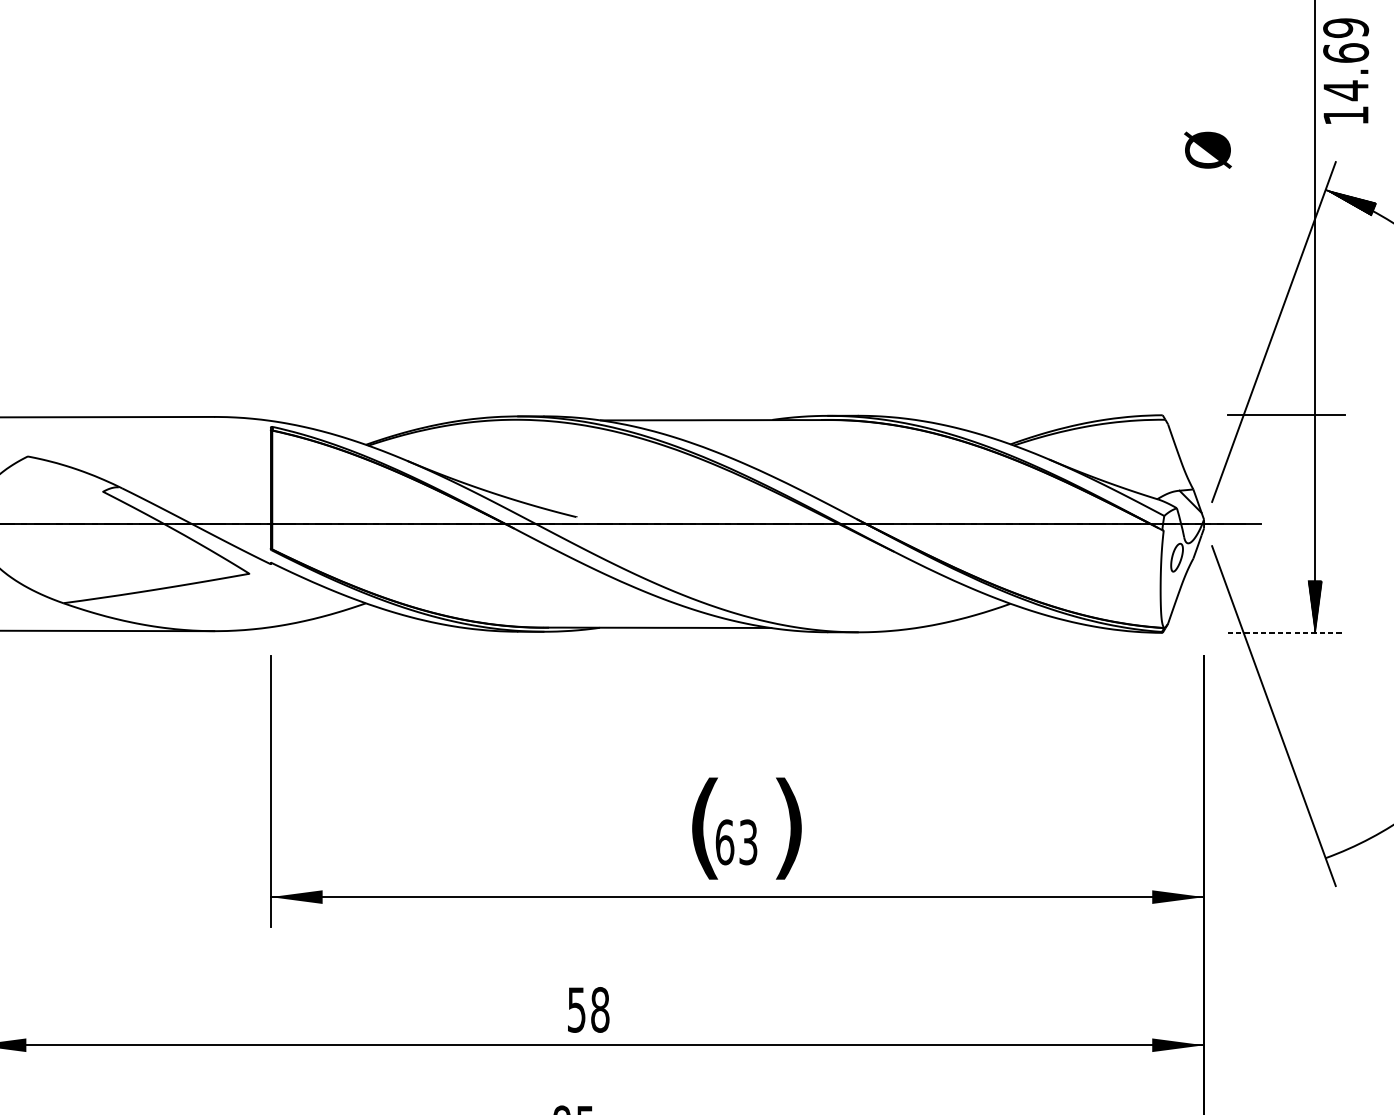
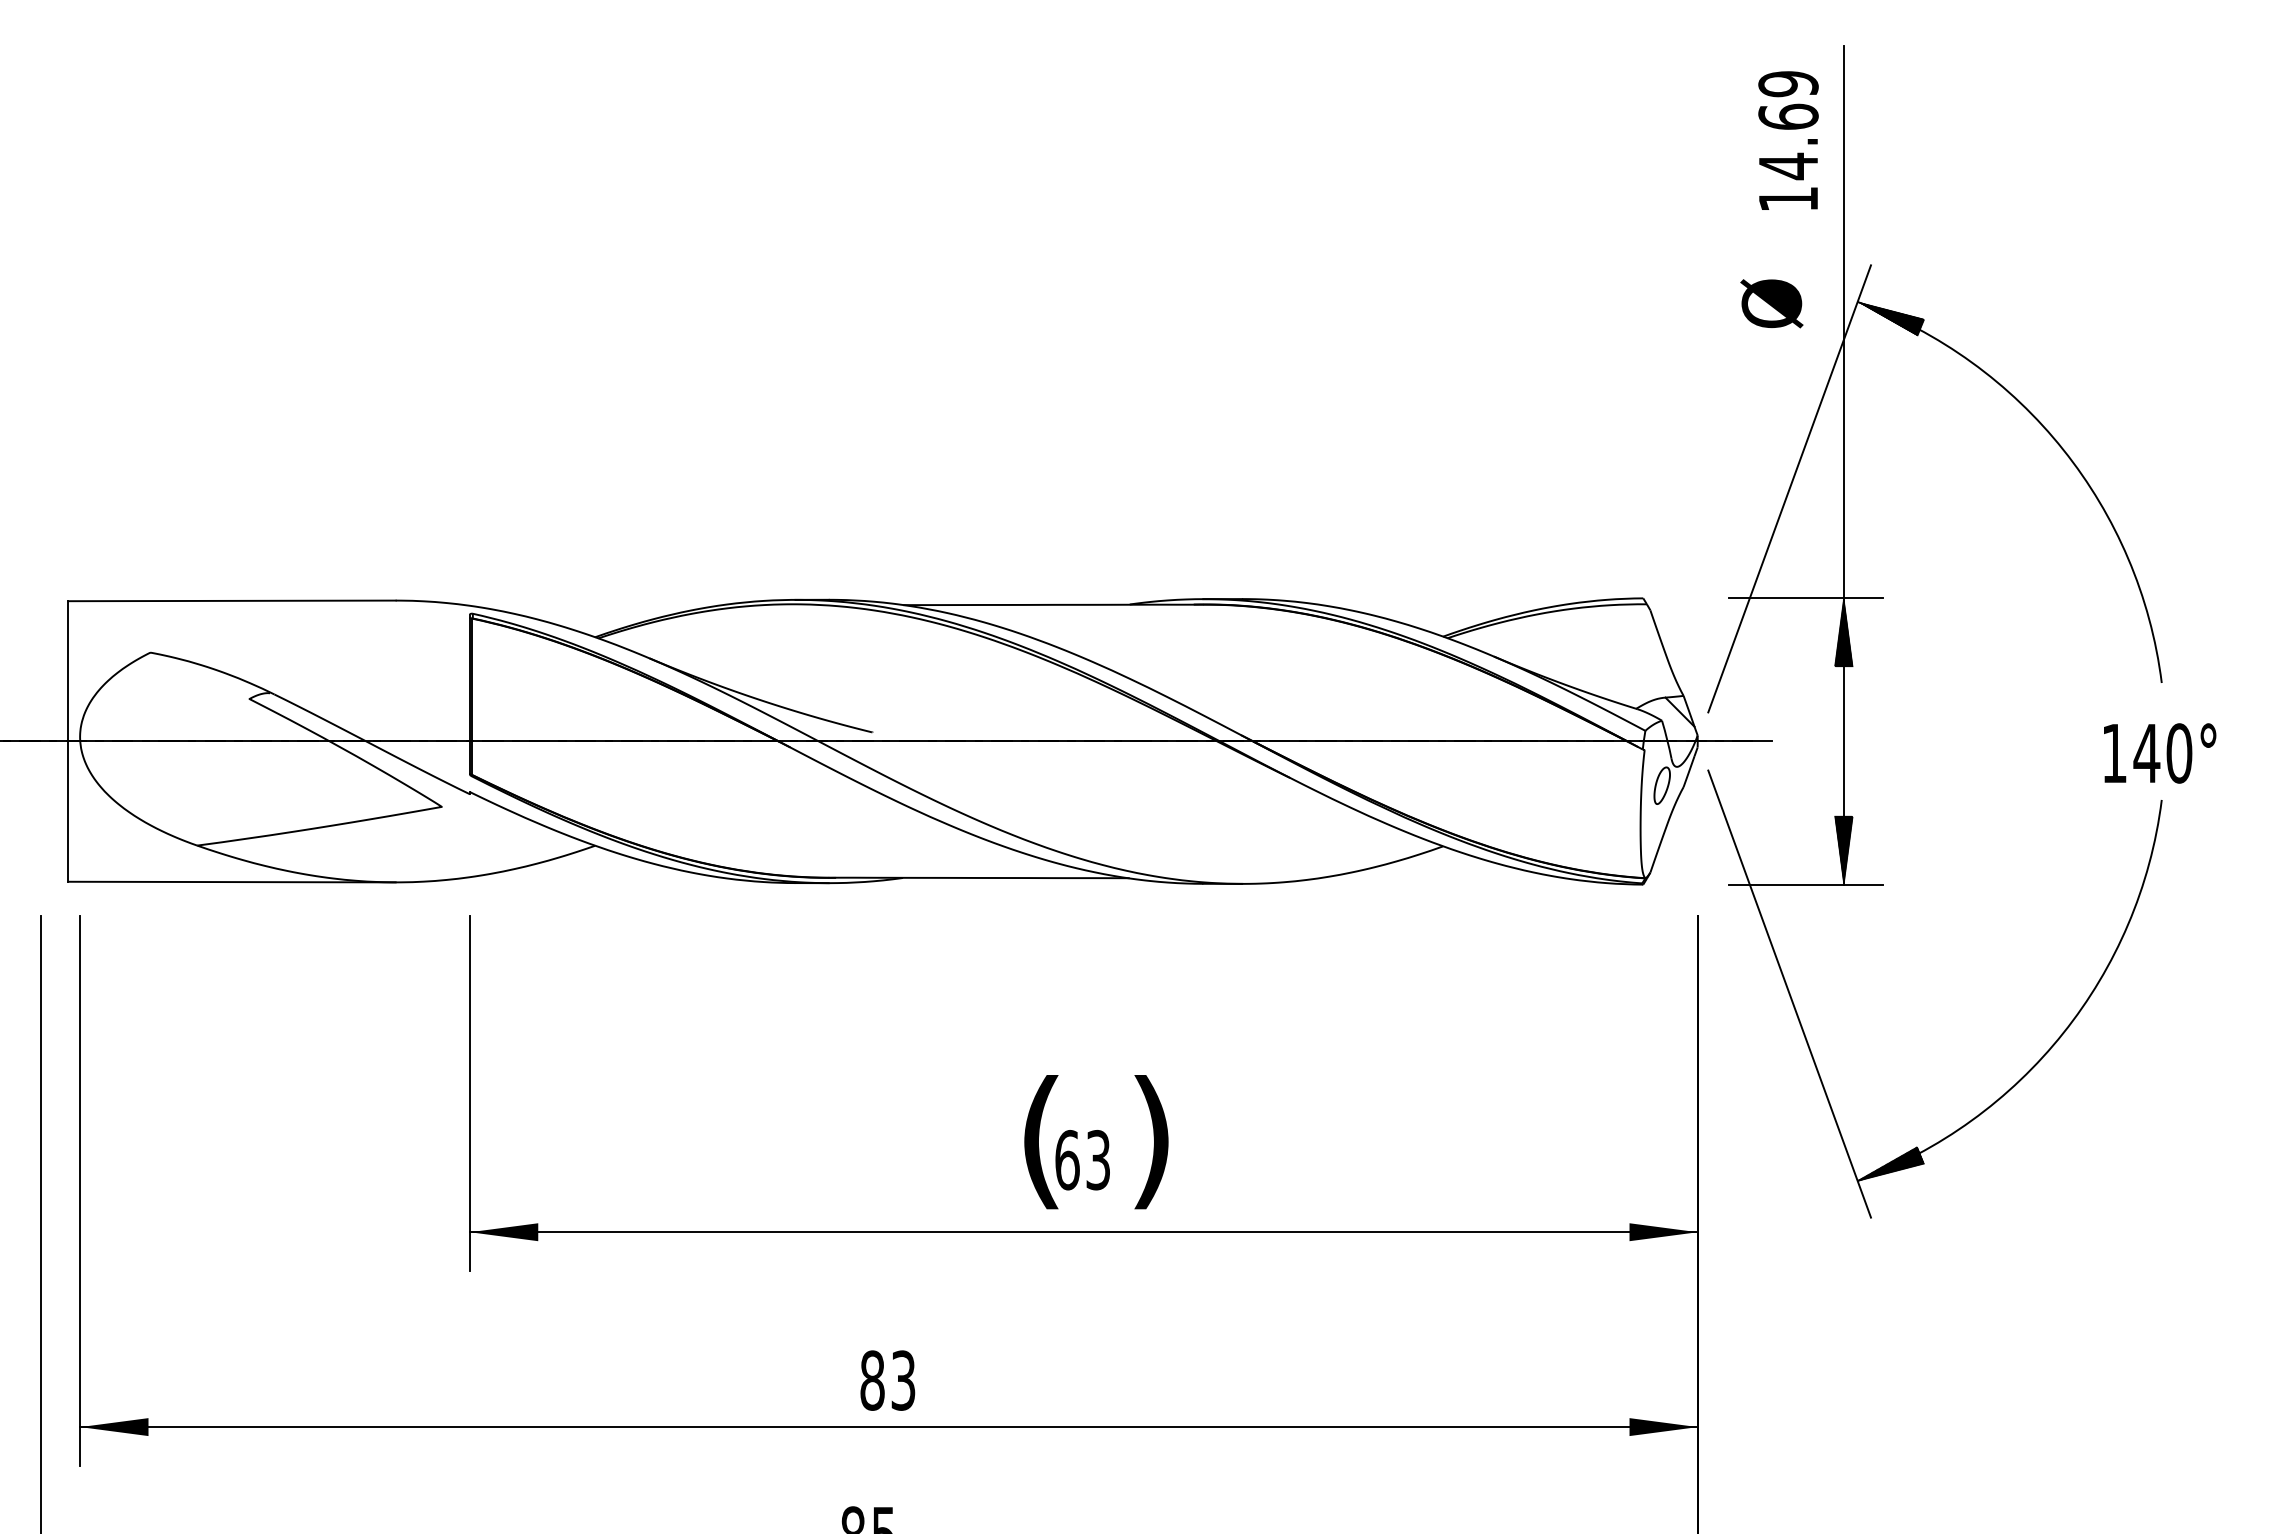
text: (1346, 70) -> (1788, 140), moved
text: (1207, 150) -> (1771, 303), moved
hatch: (1314, 441) -> (1843, 632), added
line: (1286, 632) -> (1806, 884), dashed -> solid
hatch: (1351, 844) -> (1891, 1163), added
text: (588, 1009) -> (887, 1380), 58 -> 83

